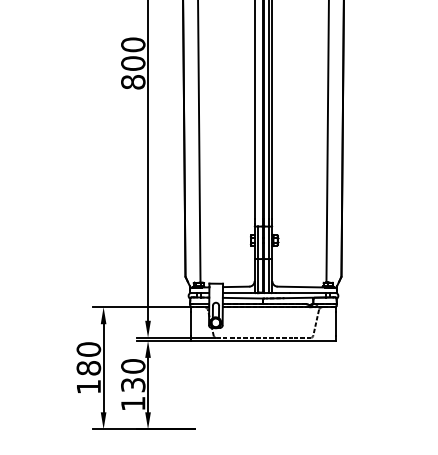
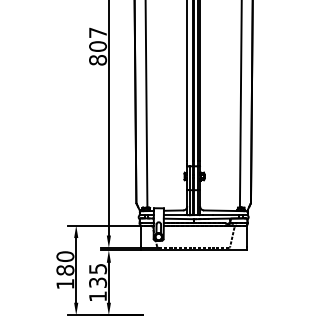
text: (133, 44) -> (98, 32), 800 -> 807
text: (133, 366) -> (98, 269), 130 -> 135

